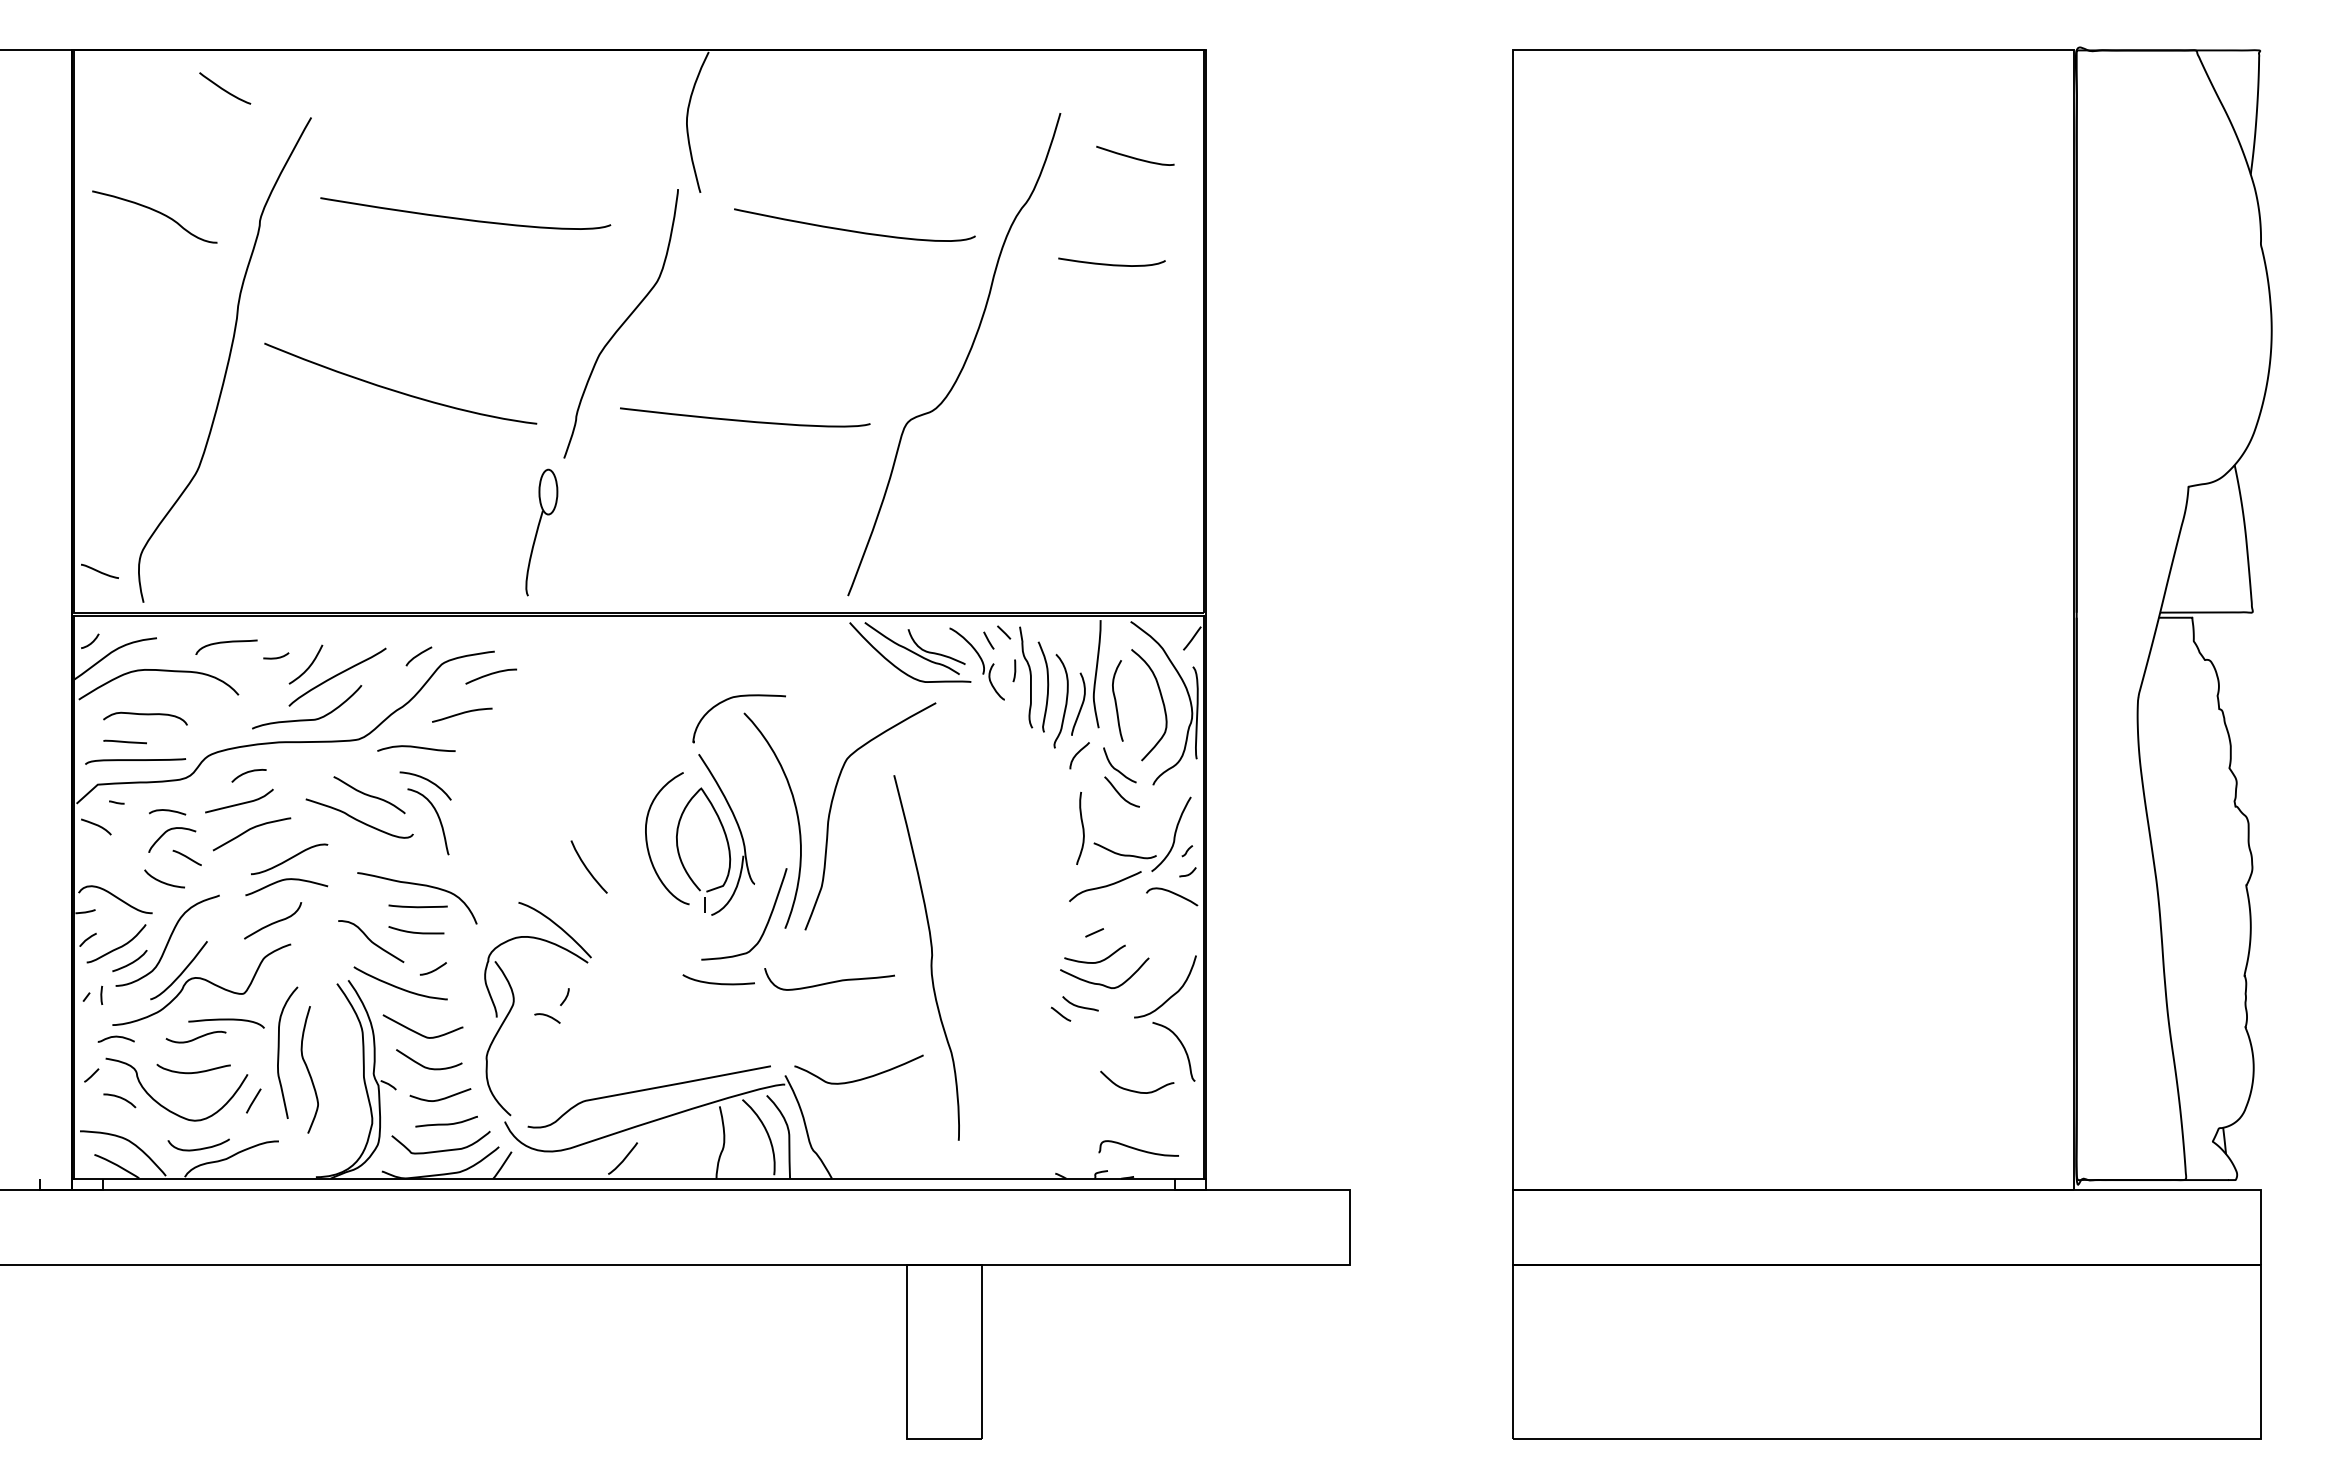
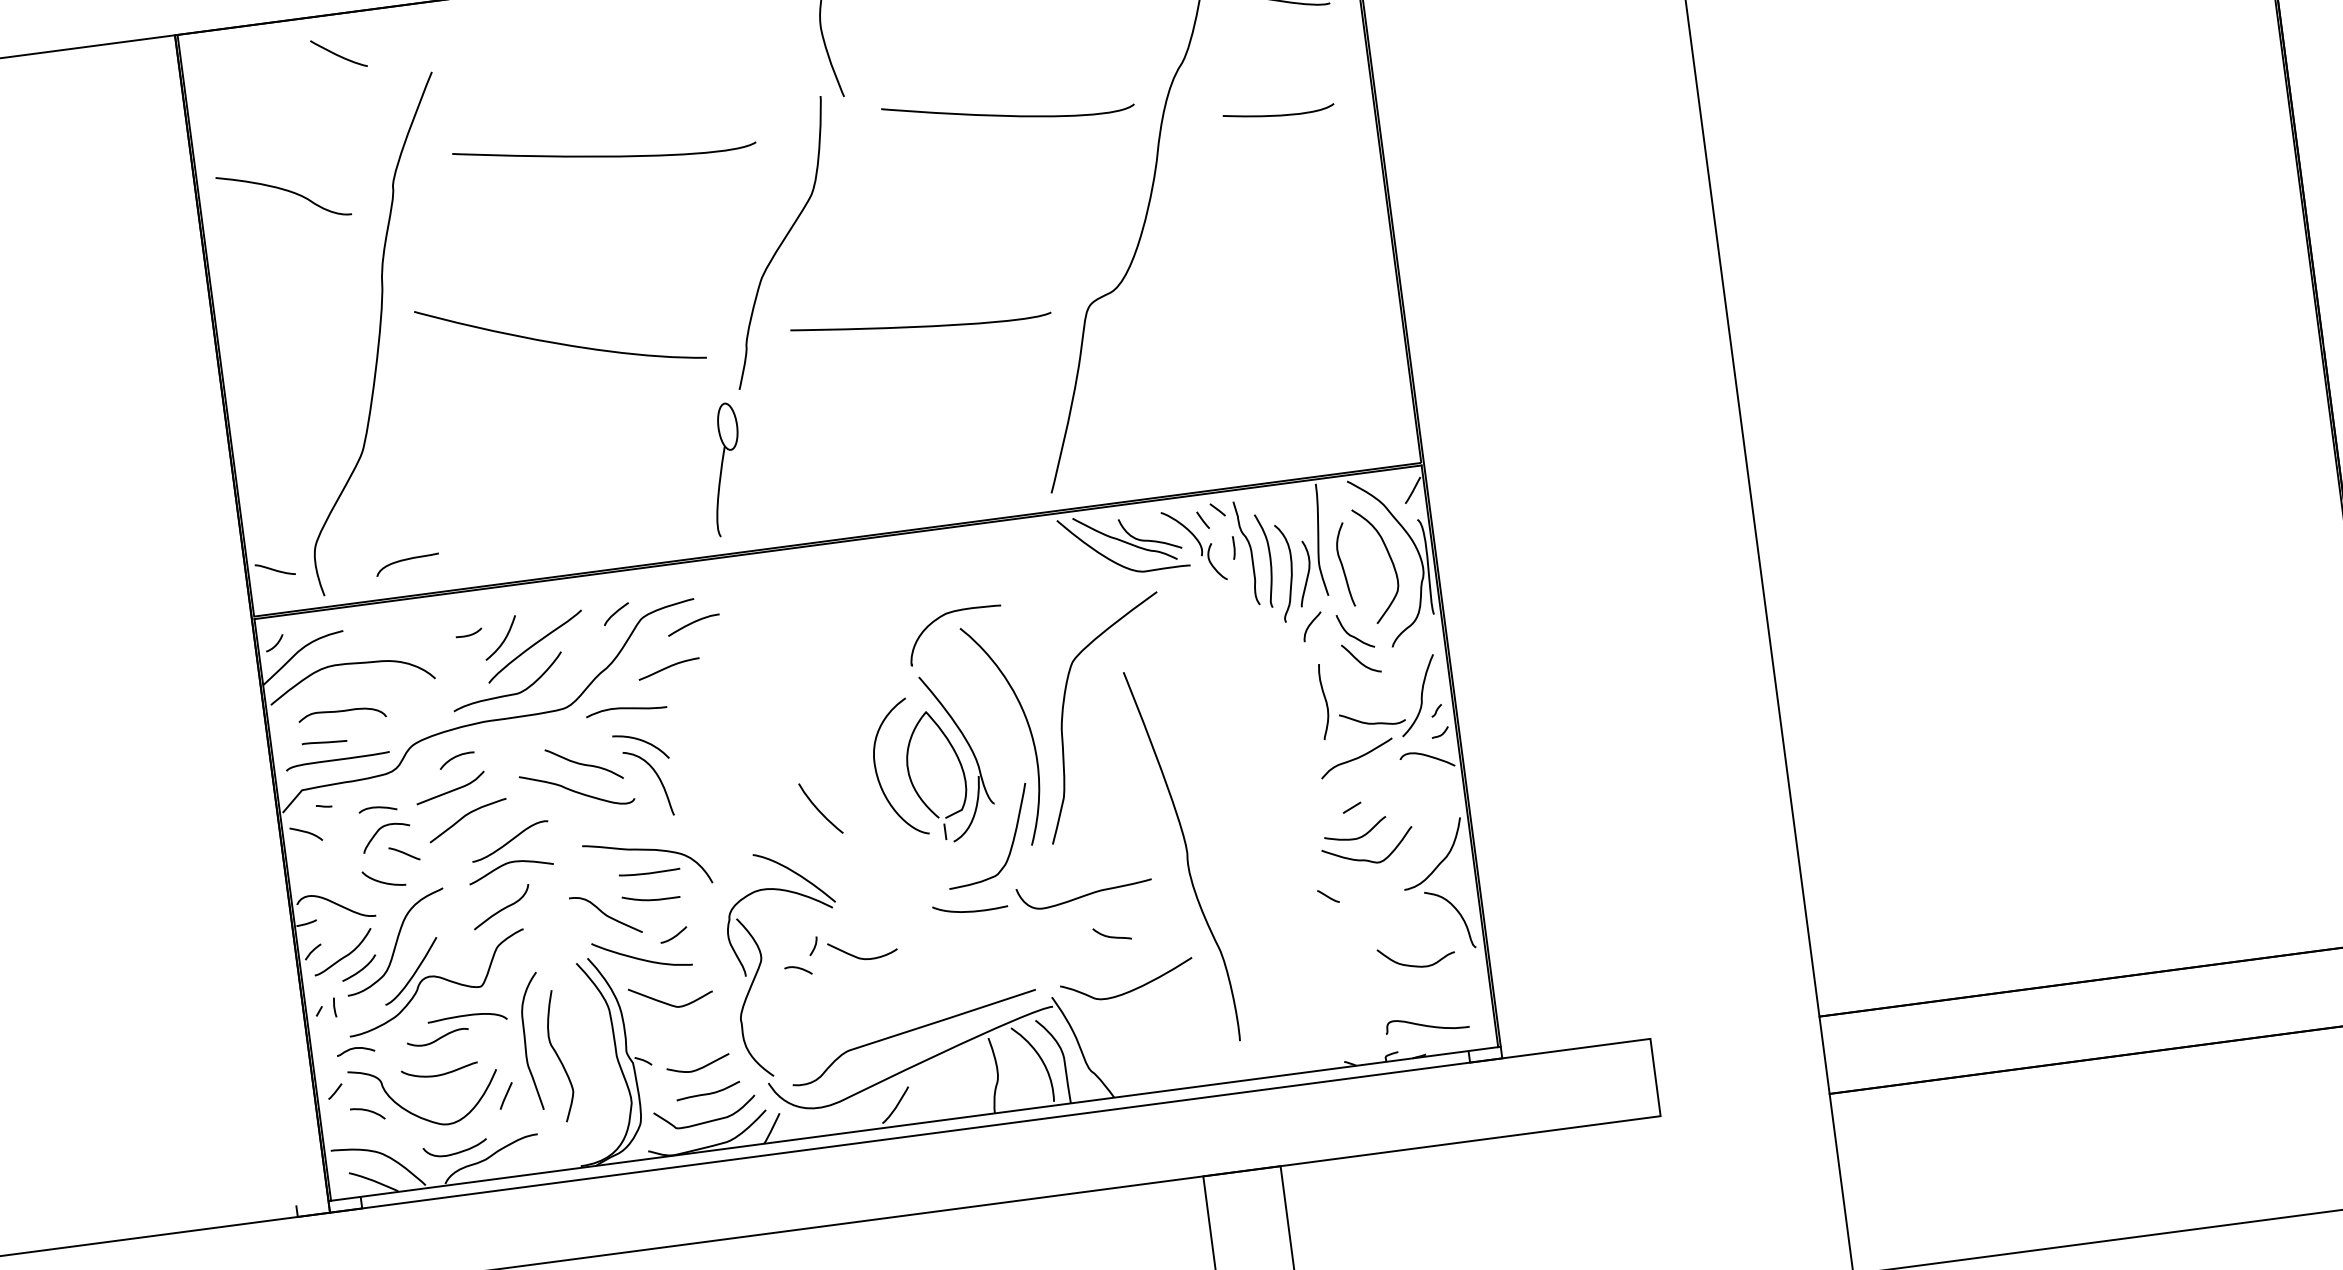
curve: (225, 643) -> (406, 560), moved
curve: (1078, 1005) -> (1110, 935), moved
curve: (426, 1066) -> (860, 957), moved

